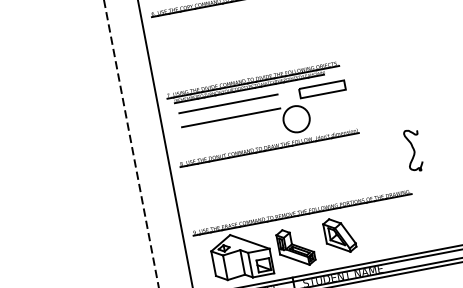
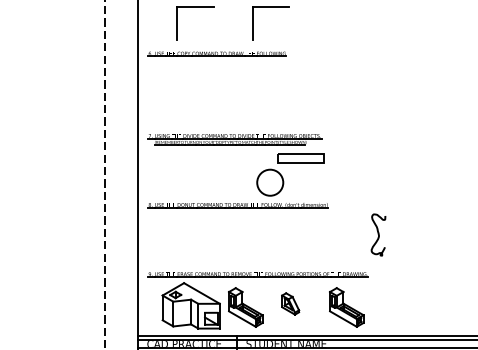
line: (228, 104) -> (206, 155), removed
line: (230, 118) -> (206, 169), removed
part: (395, 228) -> (346, 307), added
part: (339, 235) -> (290, 303), size x0.6

